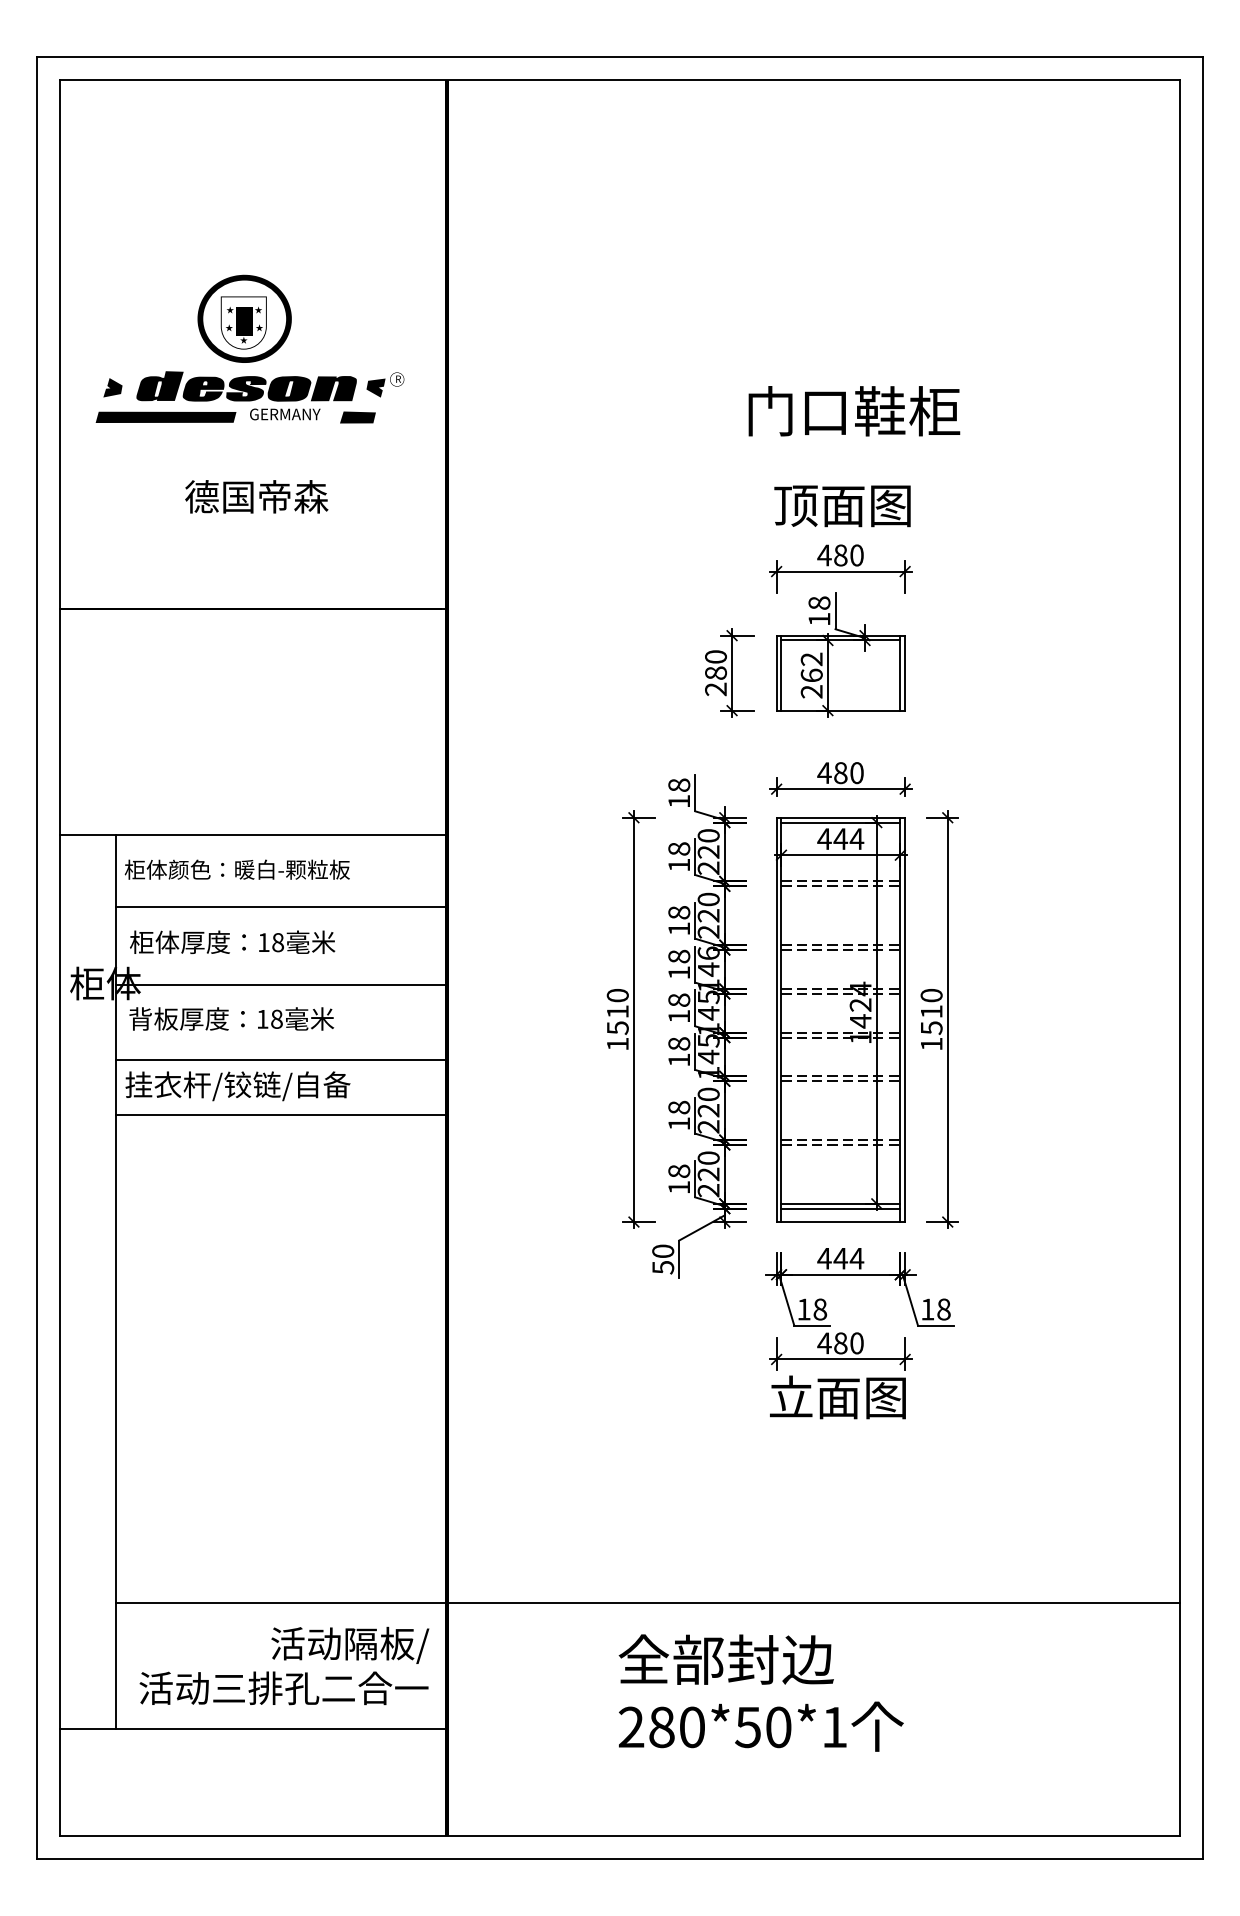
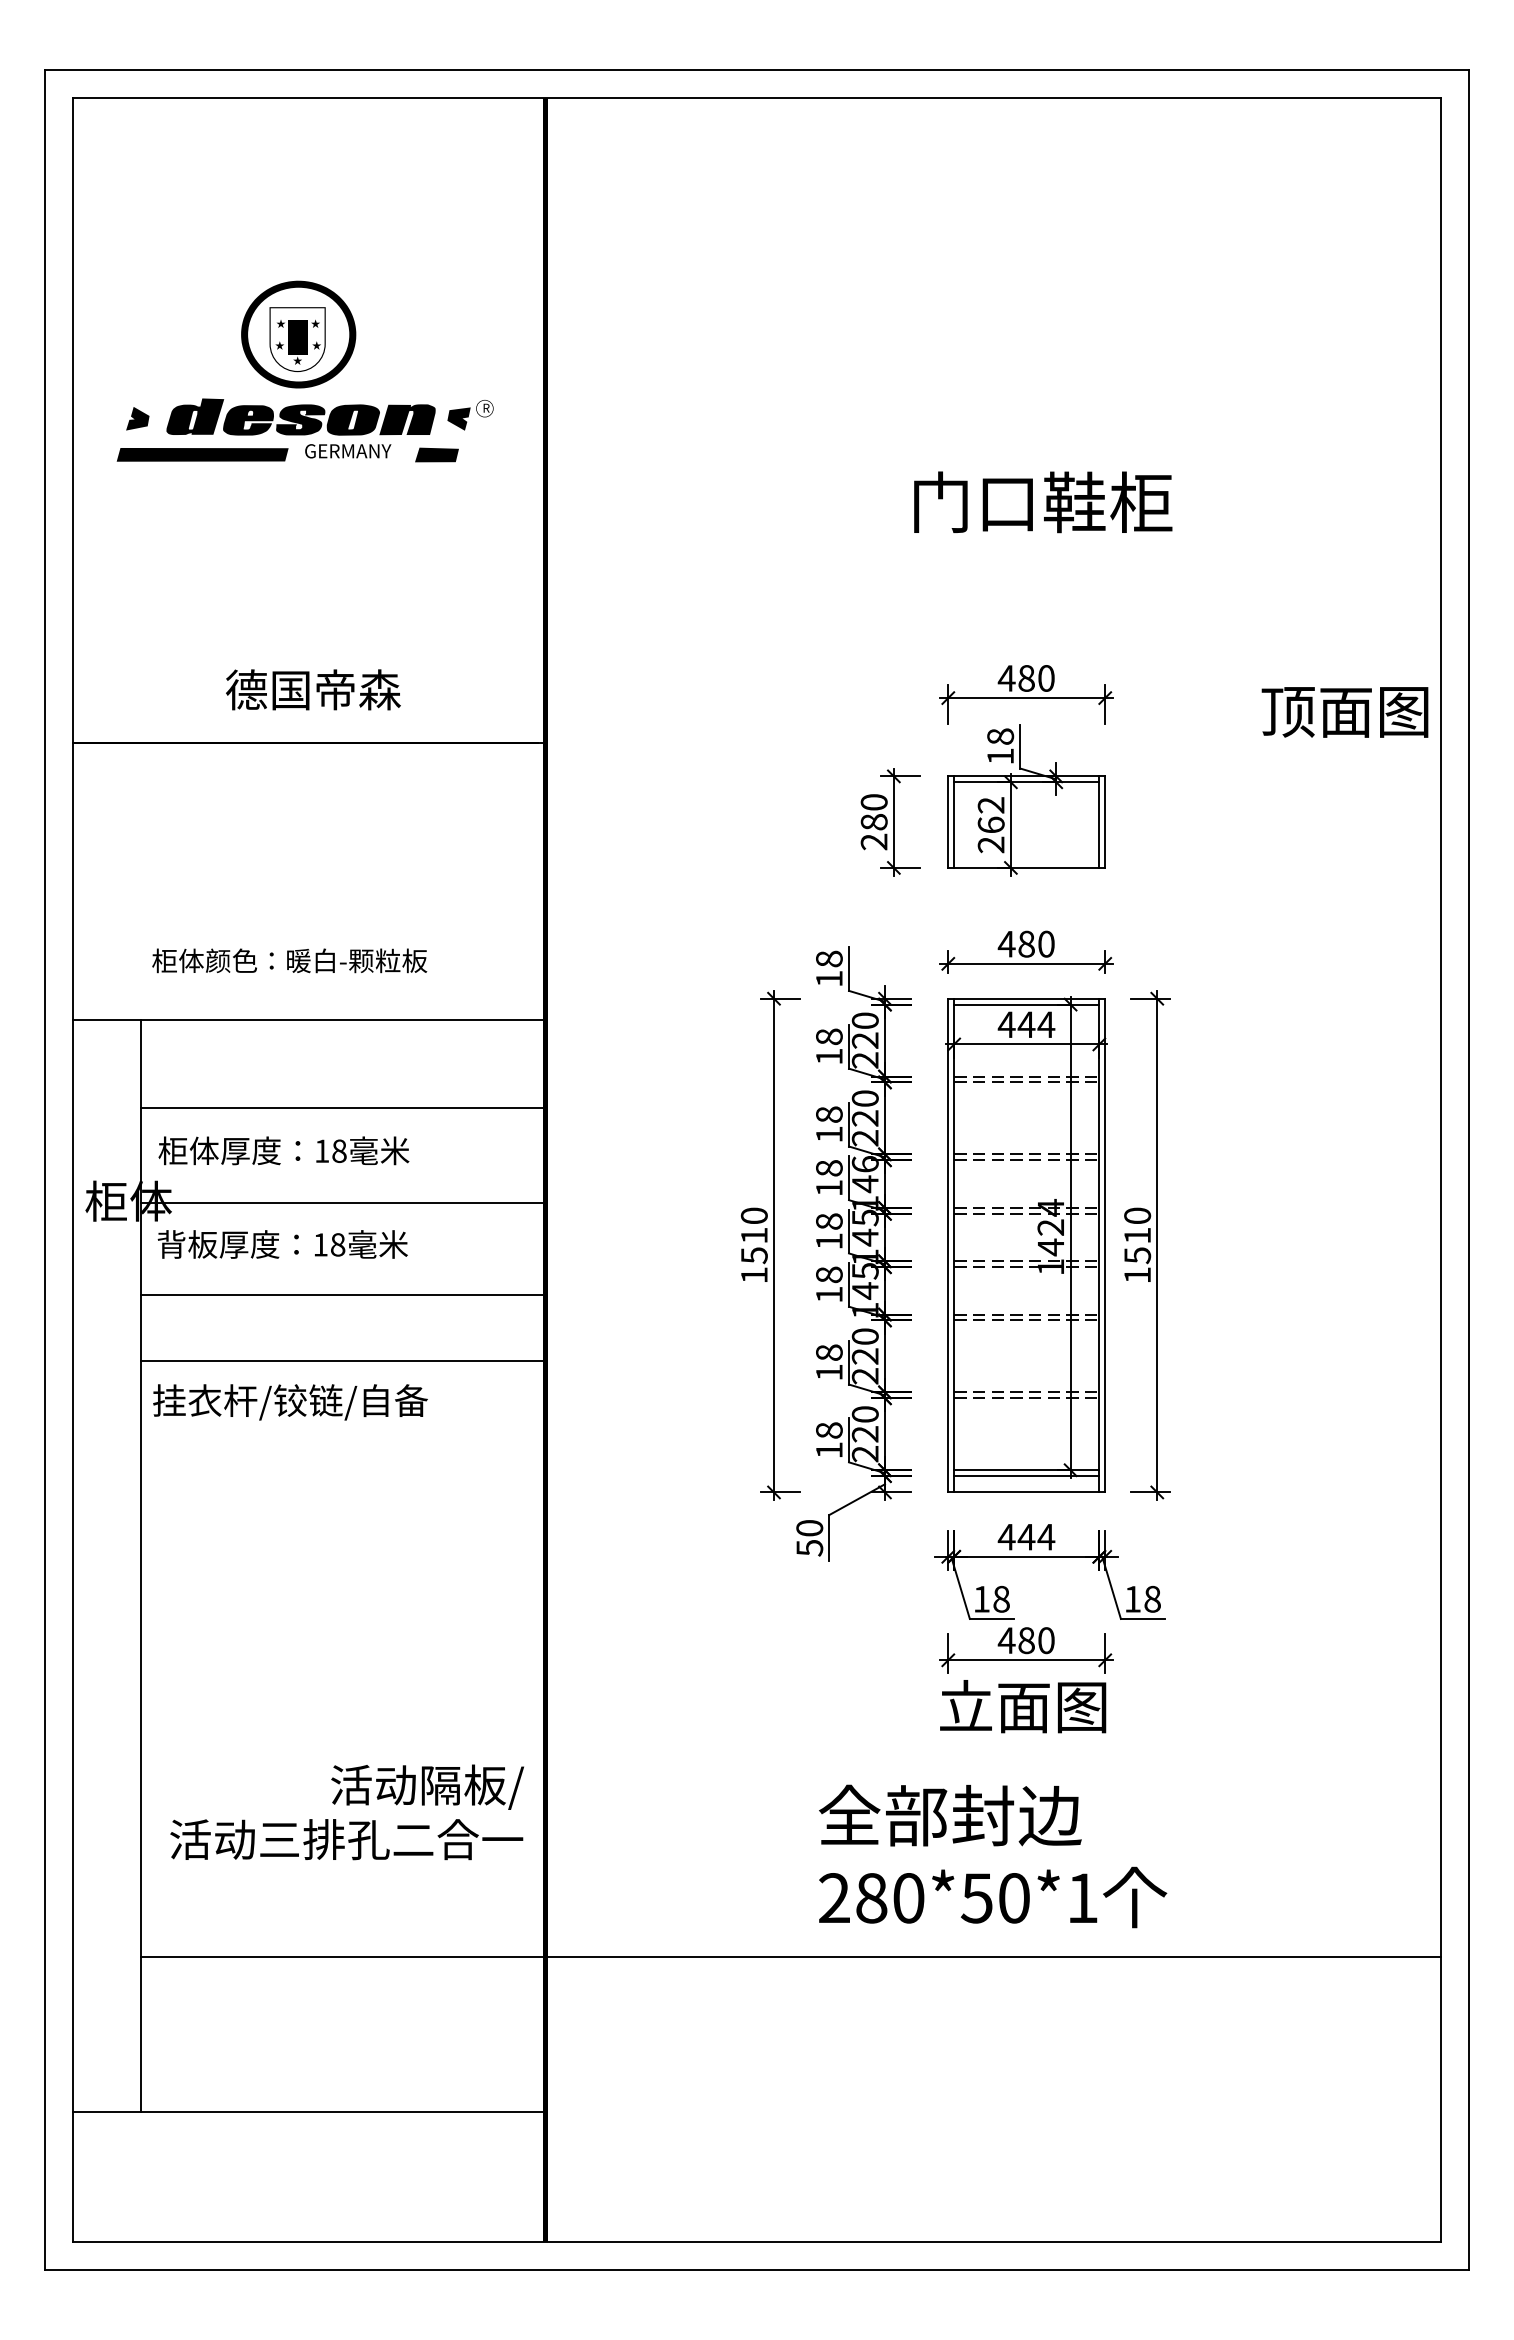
part: (249, 348) -> (304, 370), moved
text: (256, 496) -> (313, 689), moved
text: (842, 506) -> (1345, 712), moved
text: (236, 869) -> (288, 960), moved
text: (237, 1086) -> (289, 1402), moved
text: (284, 1665) -> (347, 1811), moved
text: (760, 1692) -> (992, 1855), moved

